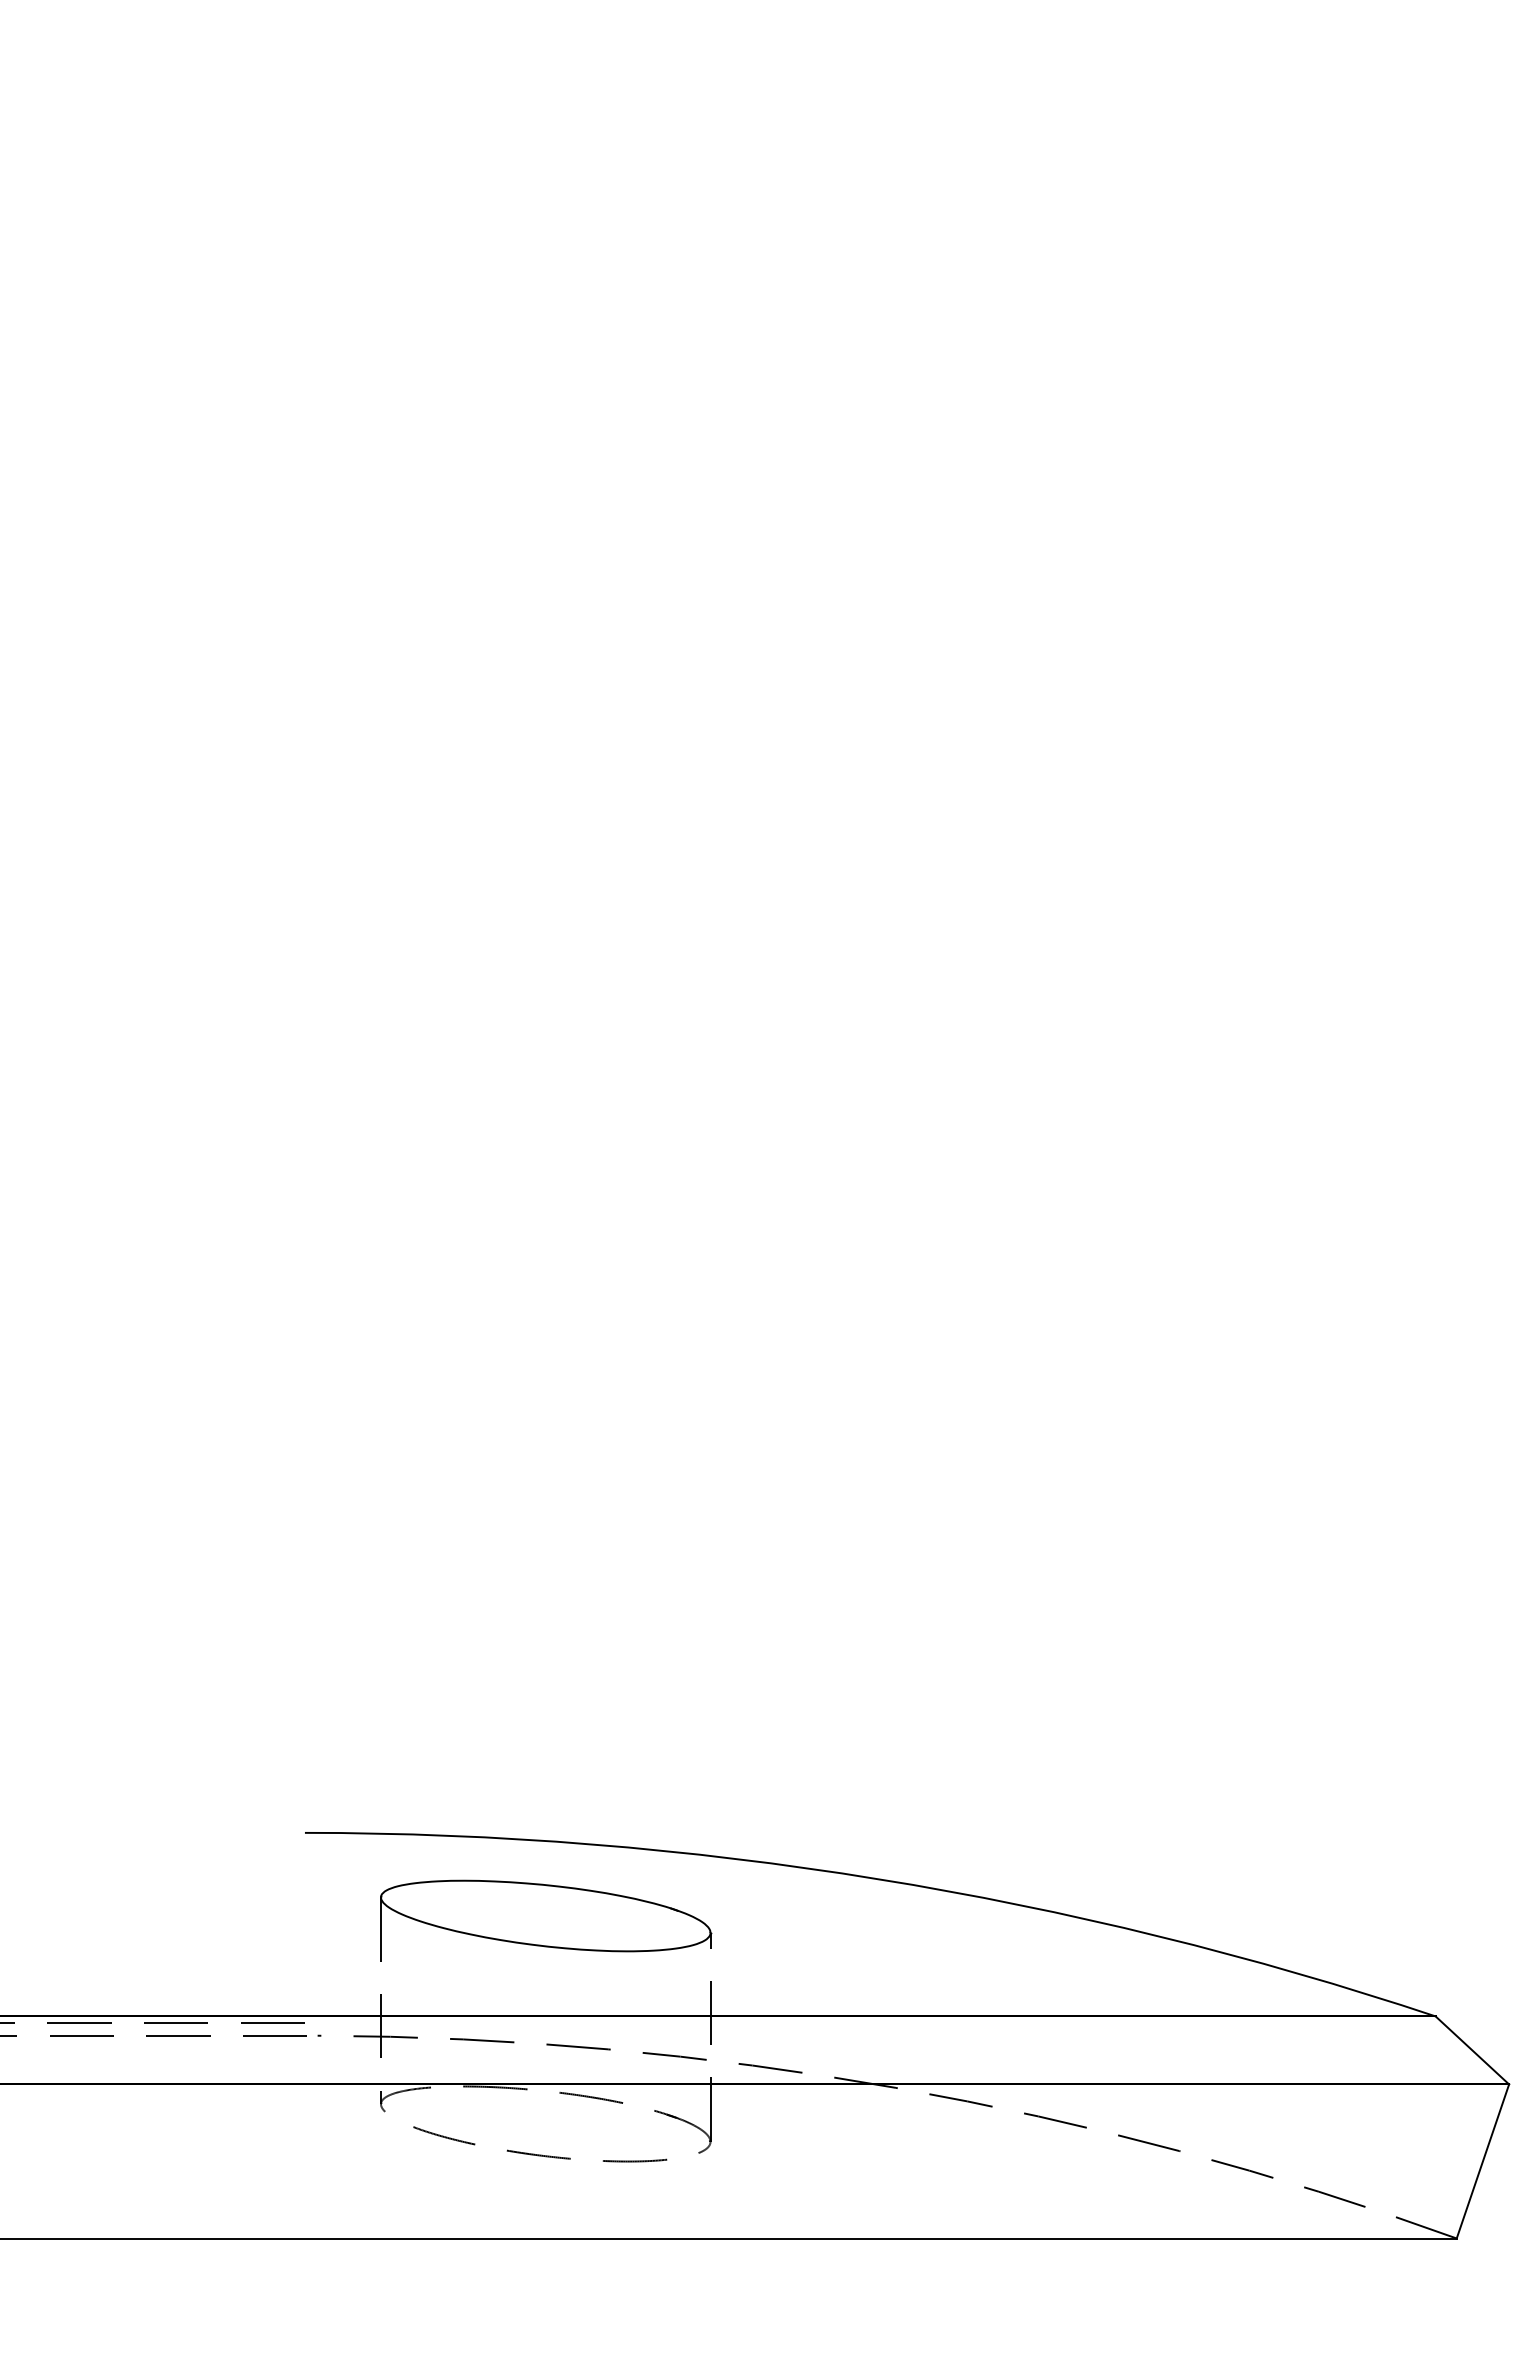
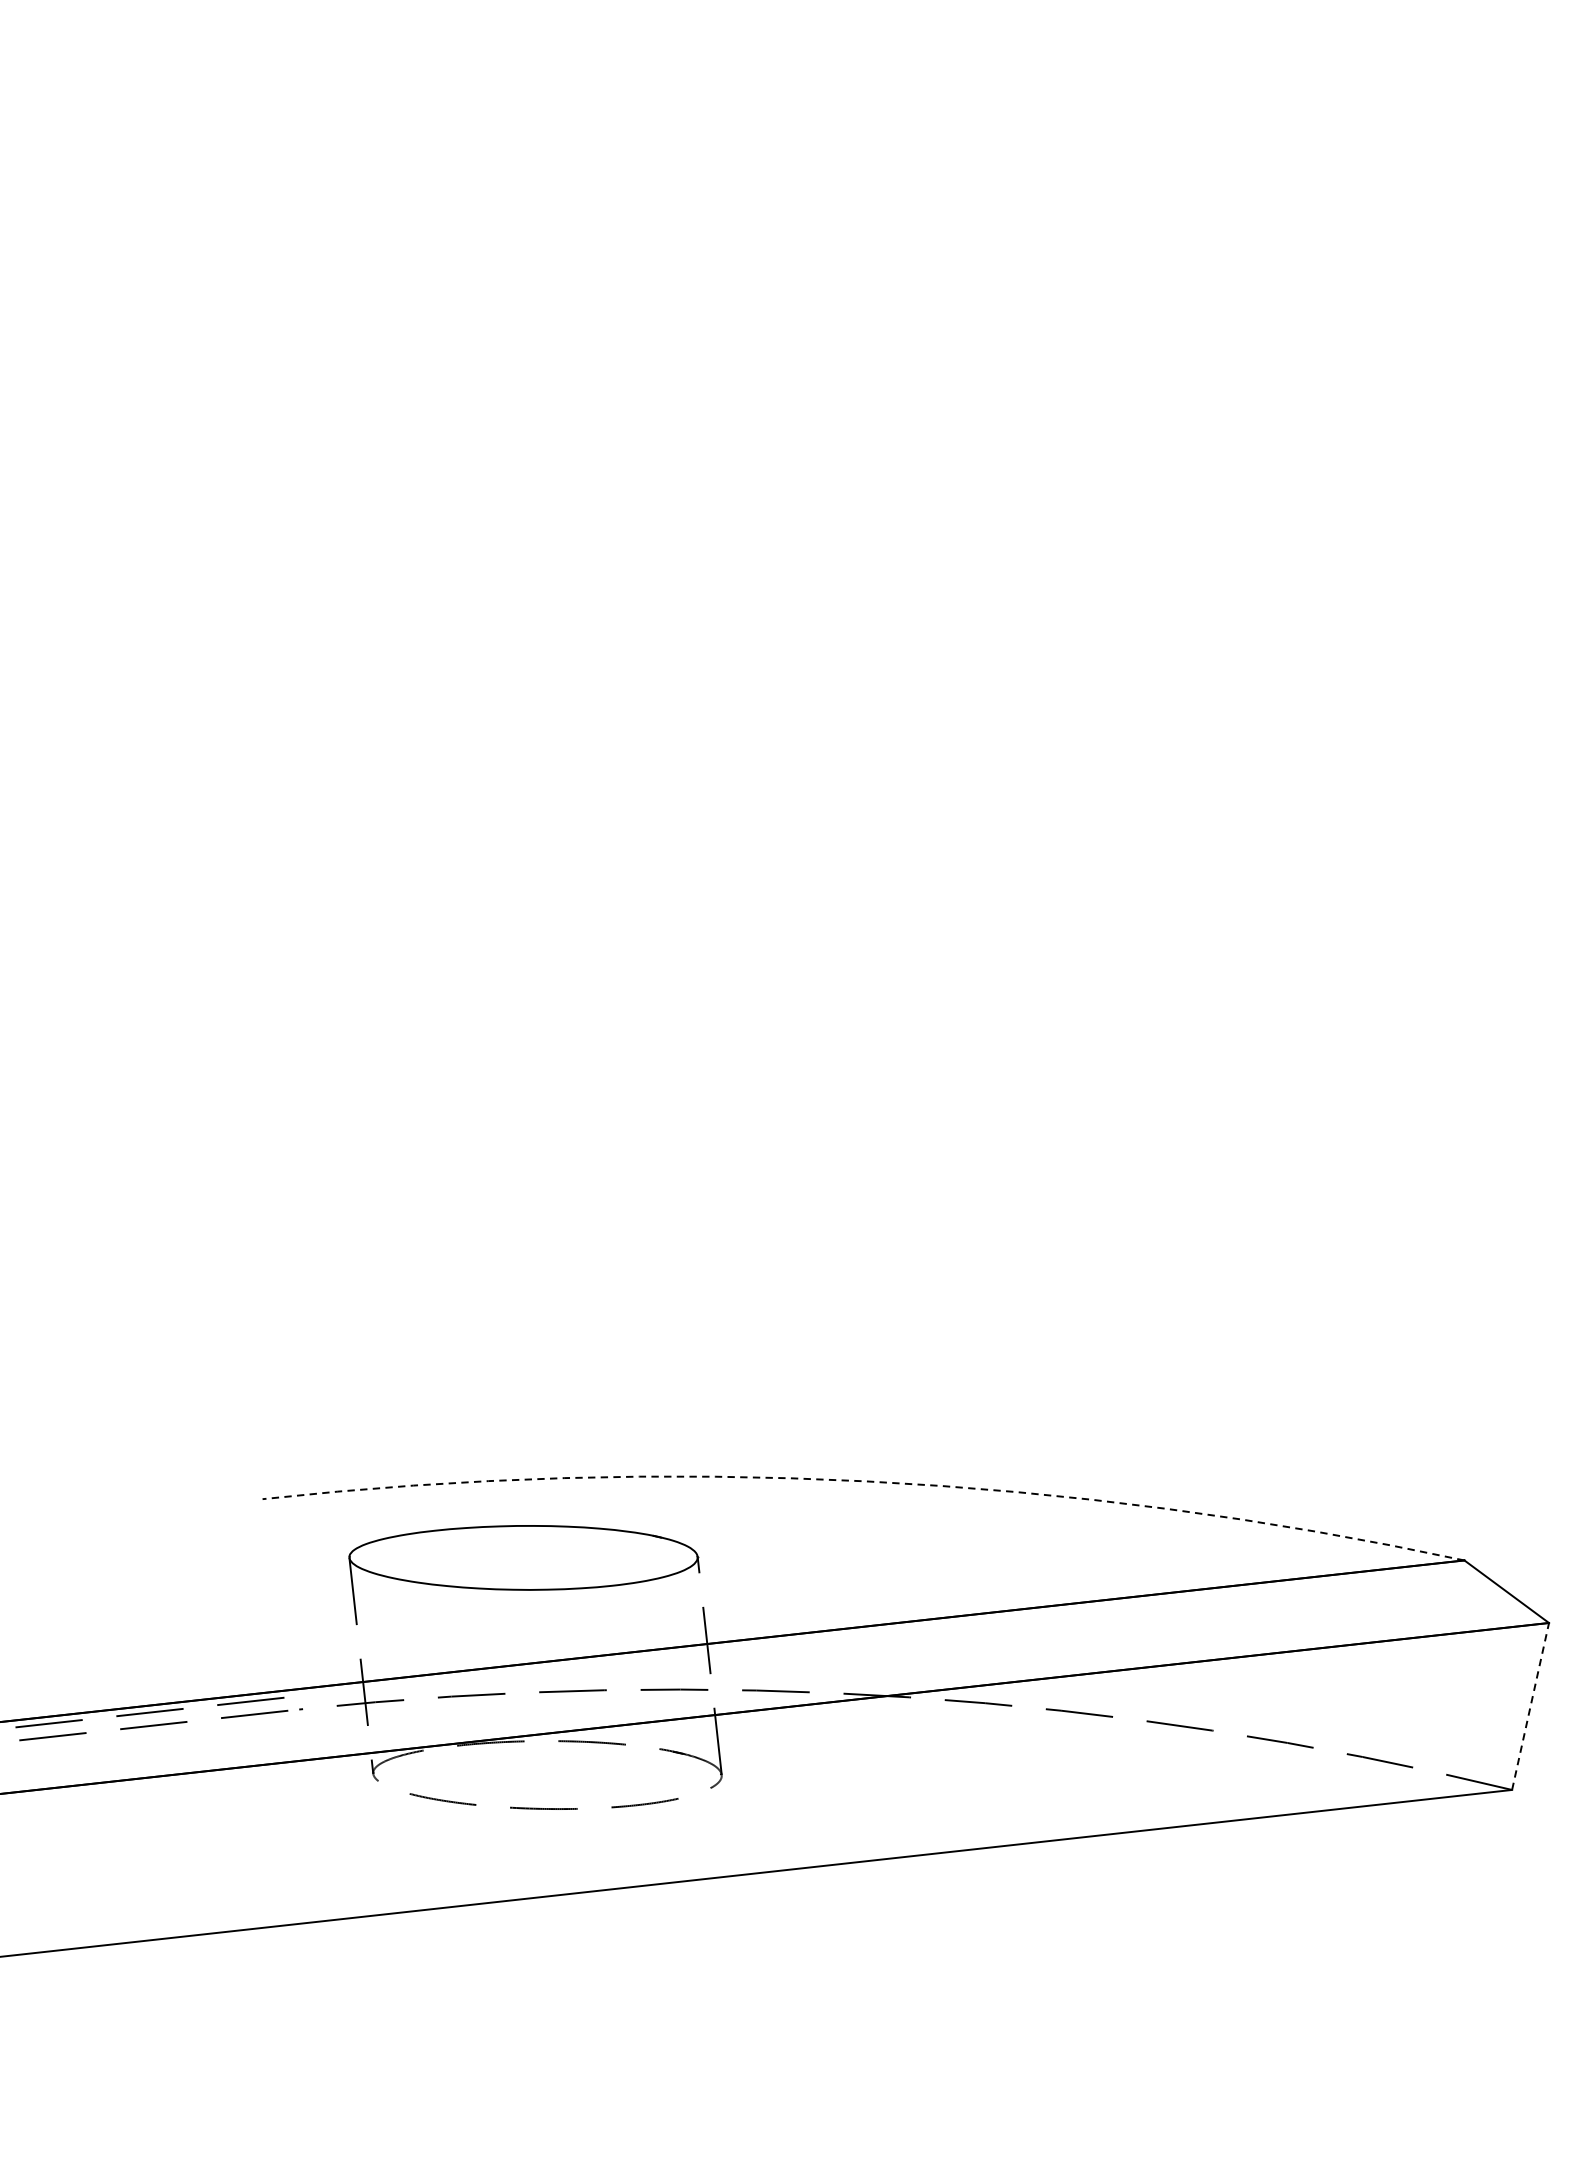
arc: (877, 1879) -> (865, 1481), solid -> dashed
line: (1483, 2160) -> (1531, 1705), solid -> dashed

